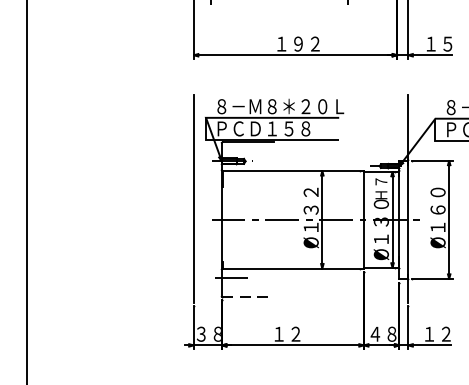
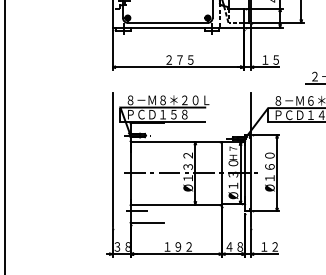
text: (297, 43) -> (179, 59), １９２ -> ２７５
line: (249, 297) -> (148, 223), dashed -> solid
text: (303, 333) -> (183, 246), １２ -> １９２

